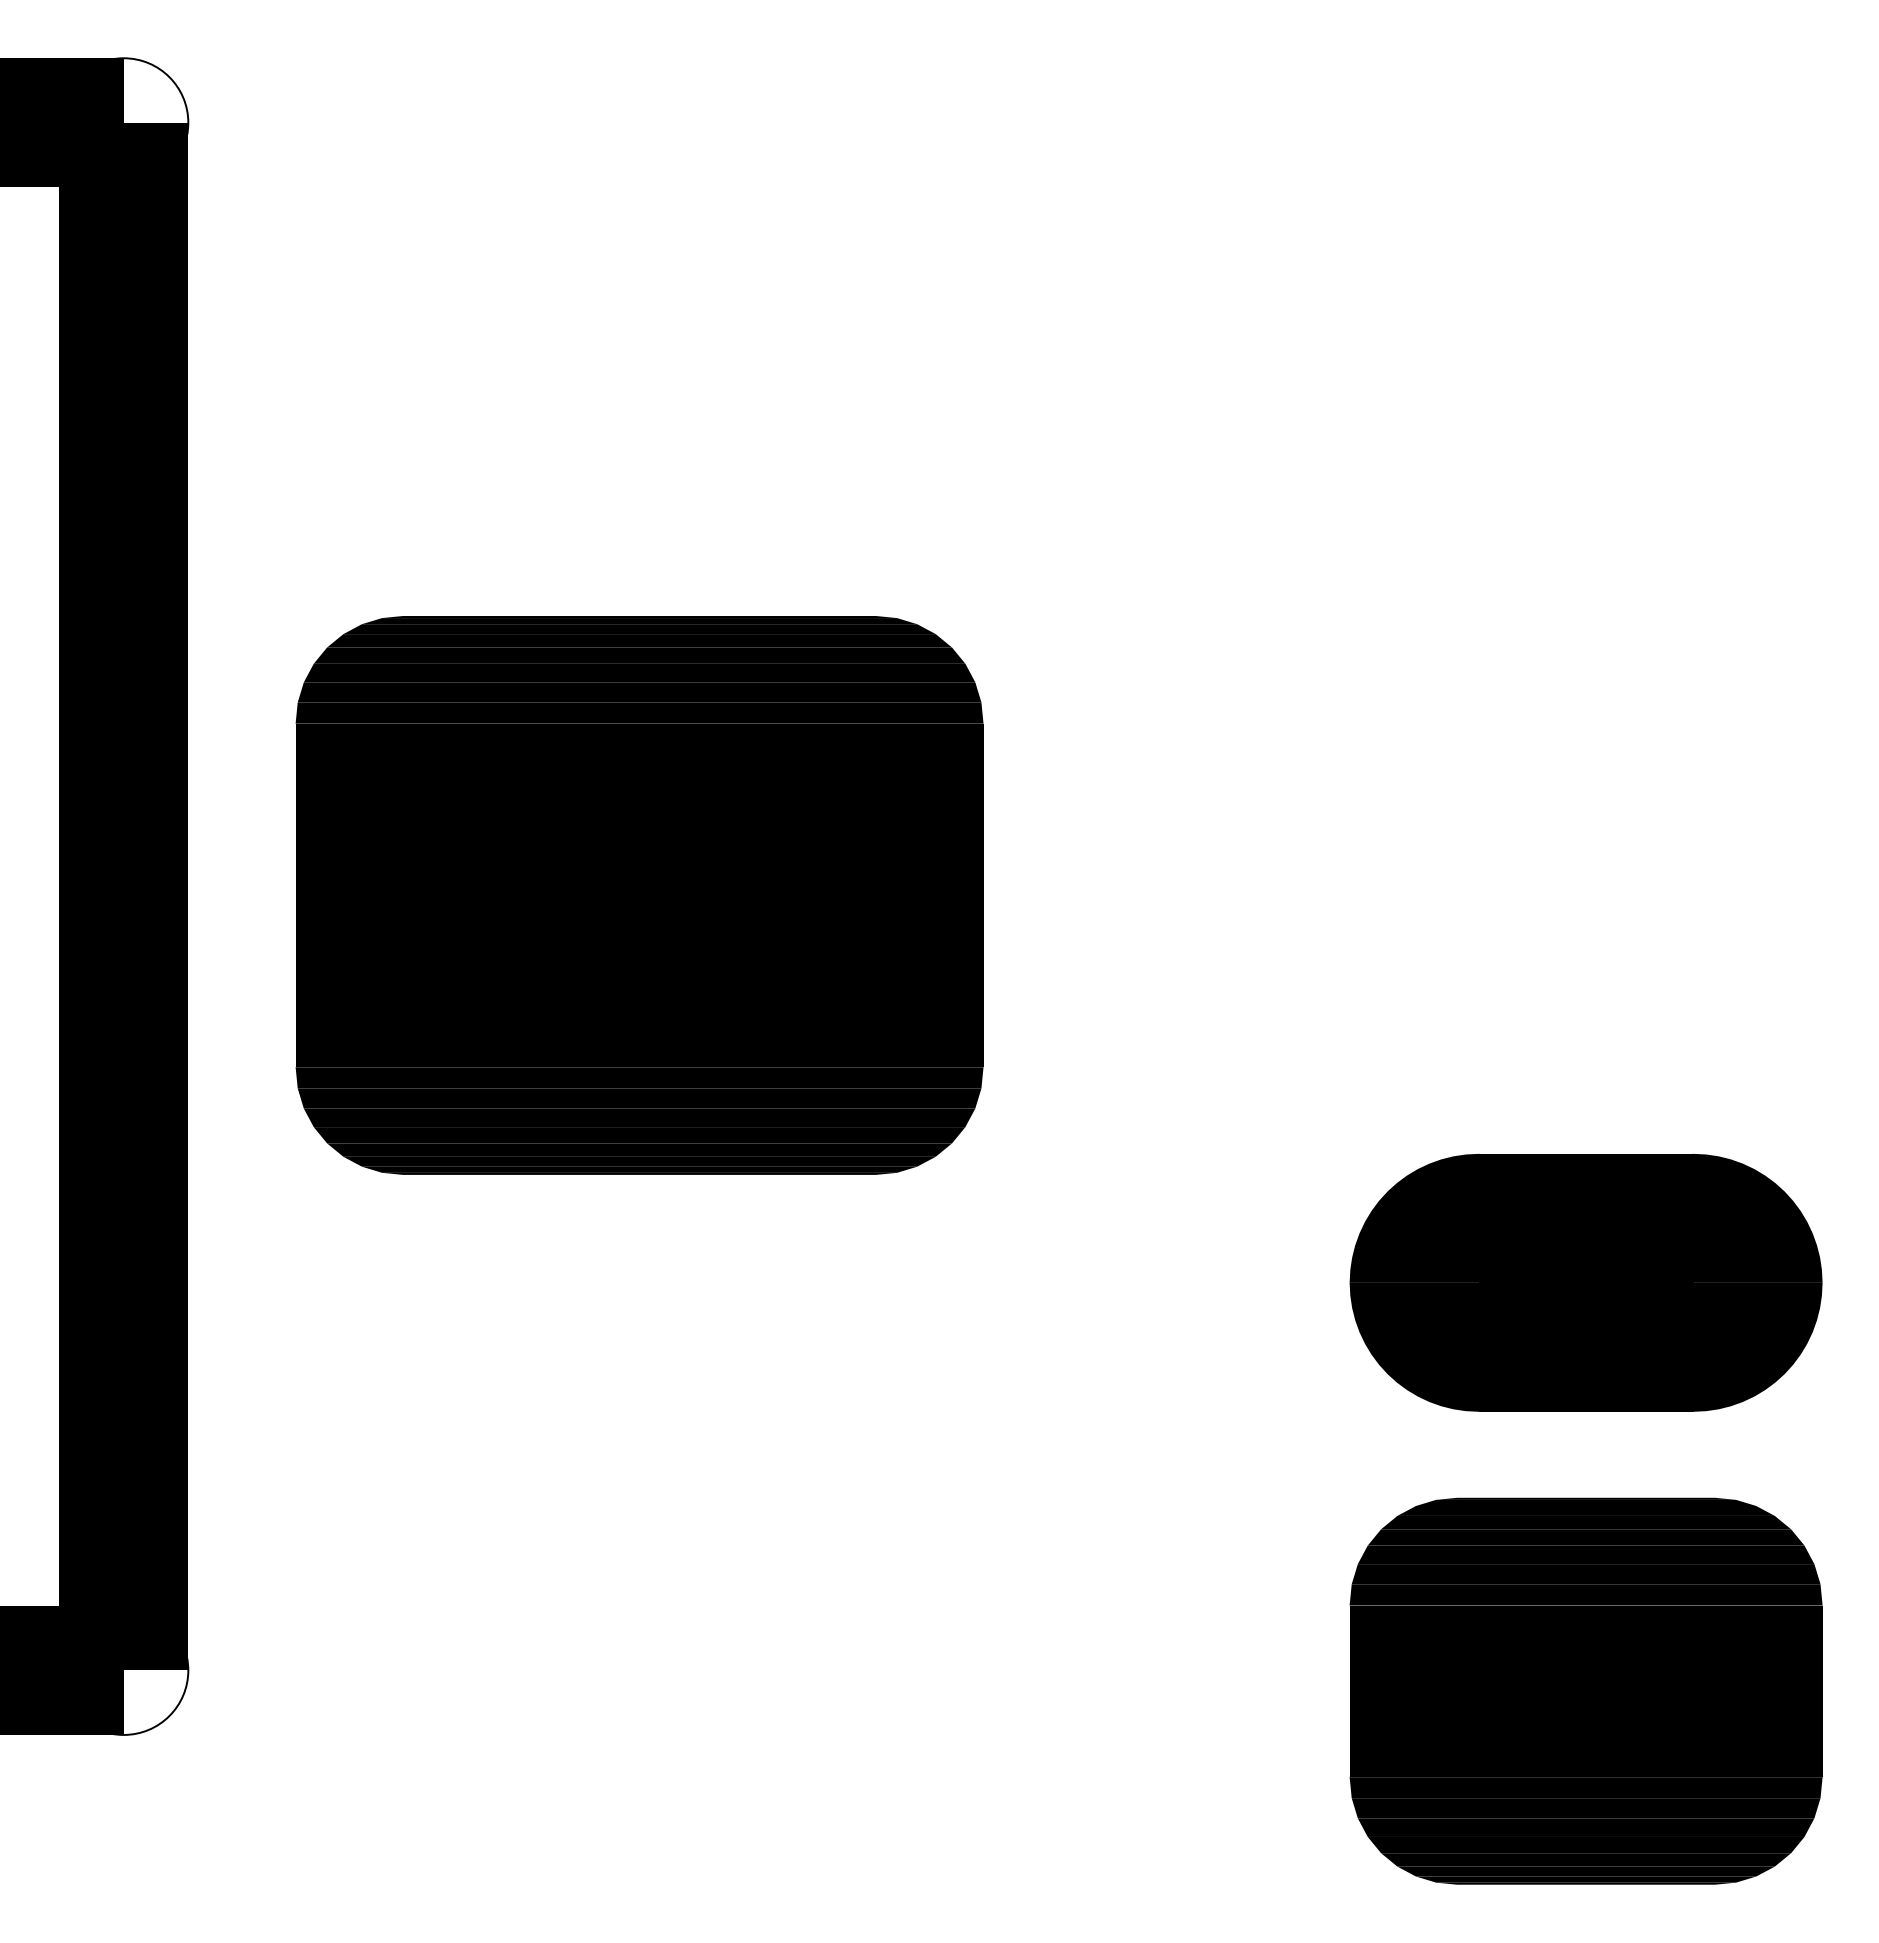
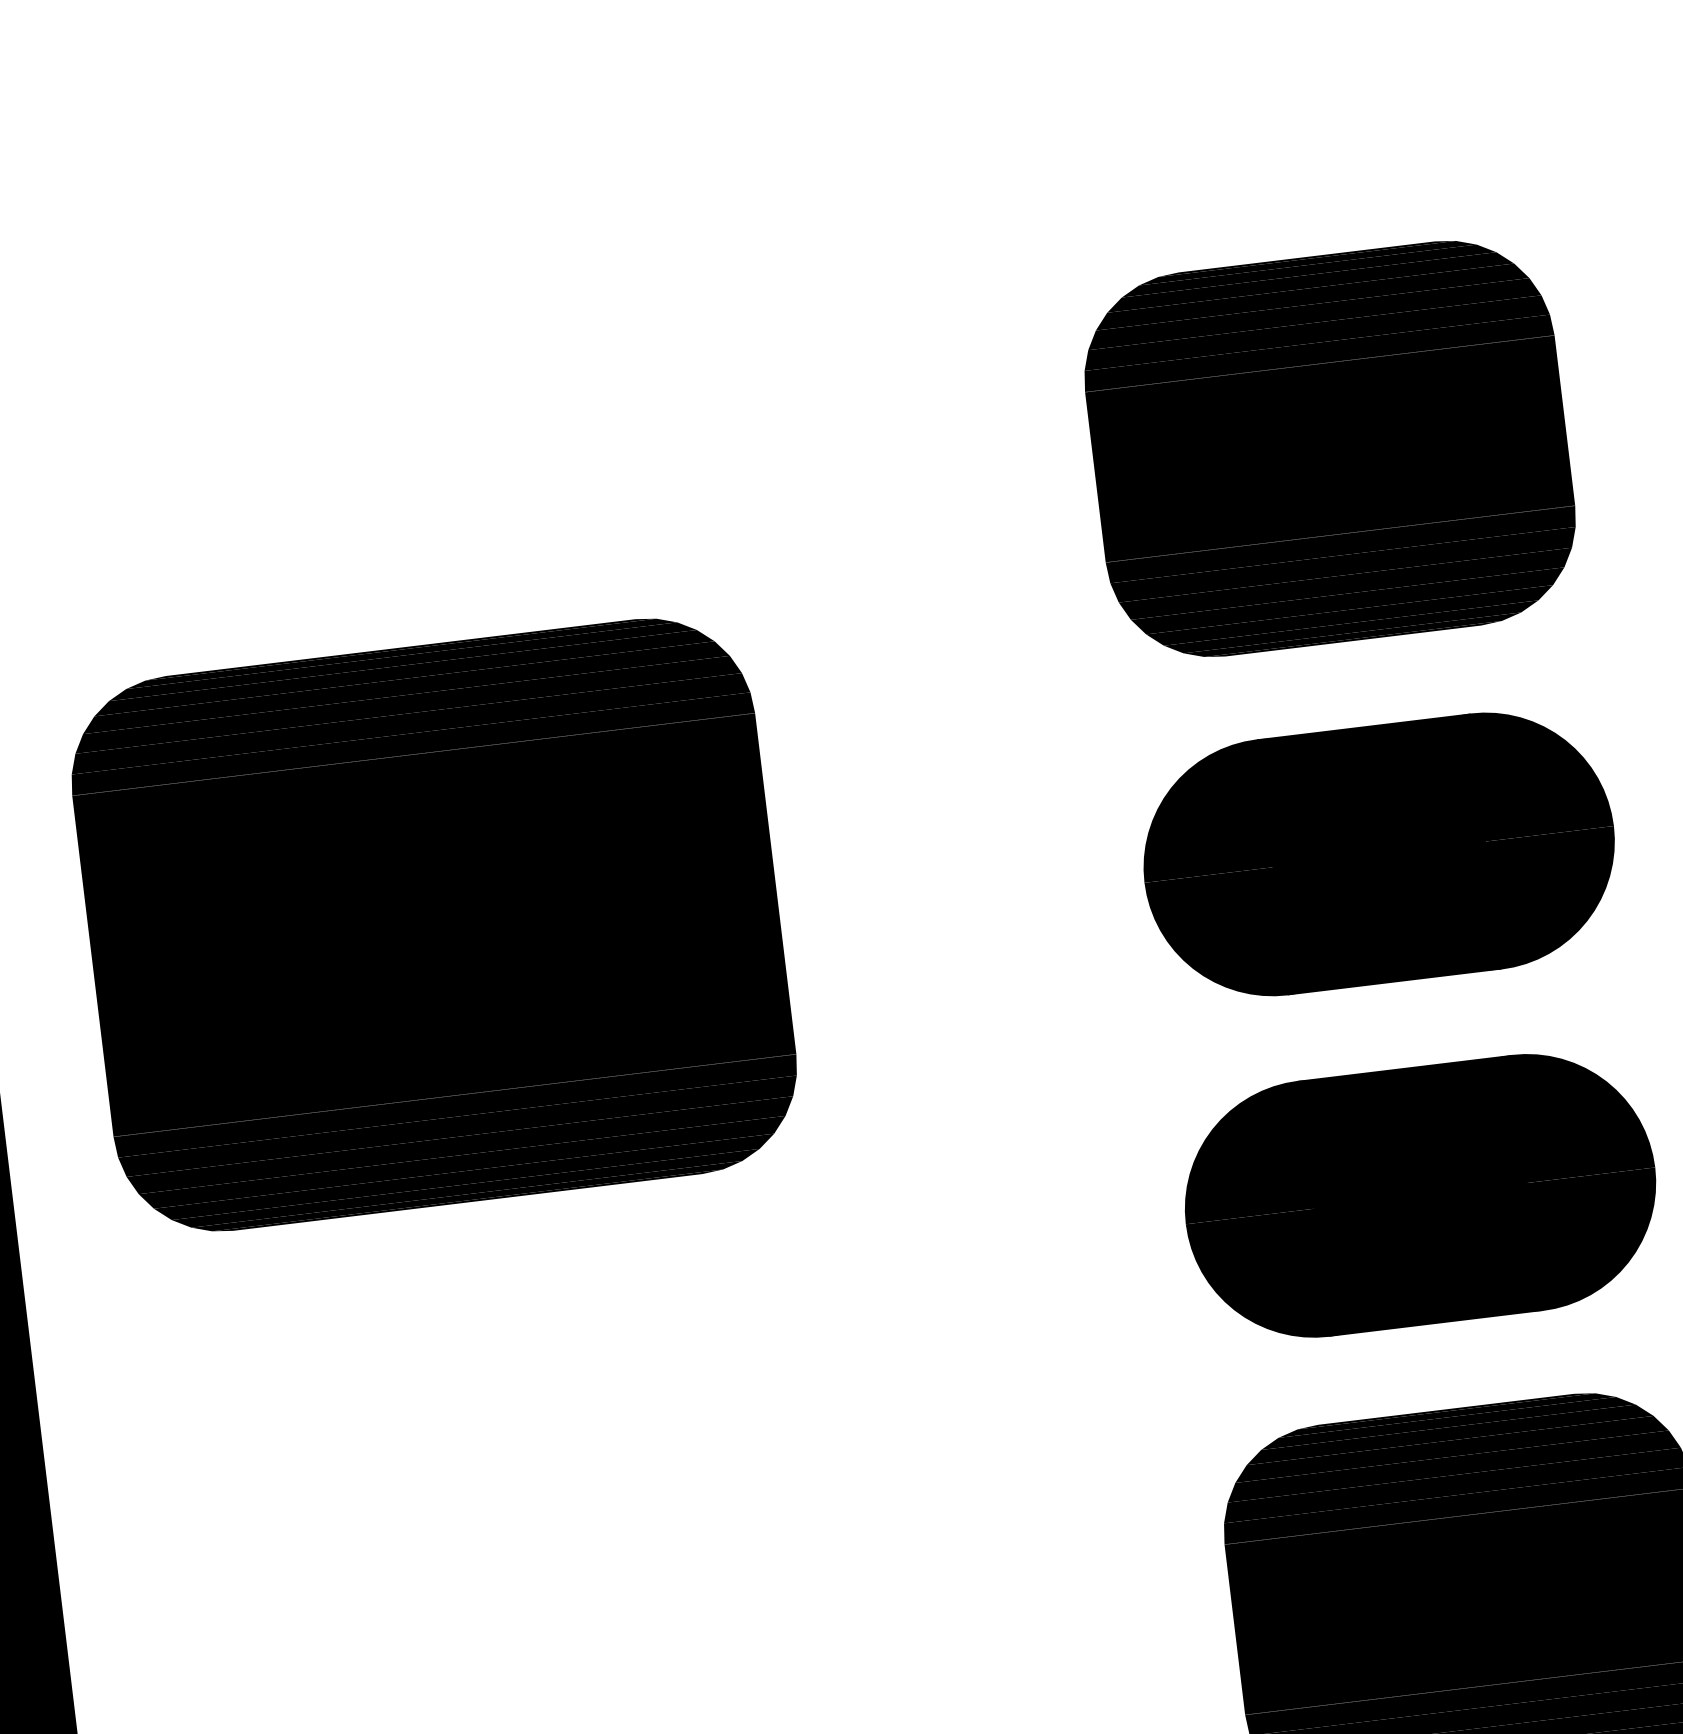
part: (1585, 530) -> (1329, 449), added
part: (1585, 938) -> (1378, 854), added

